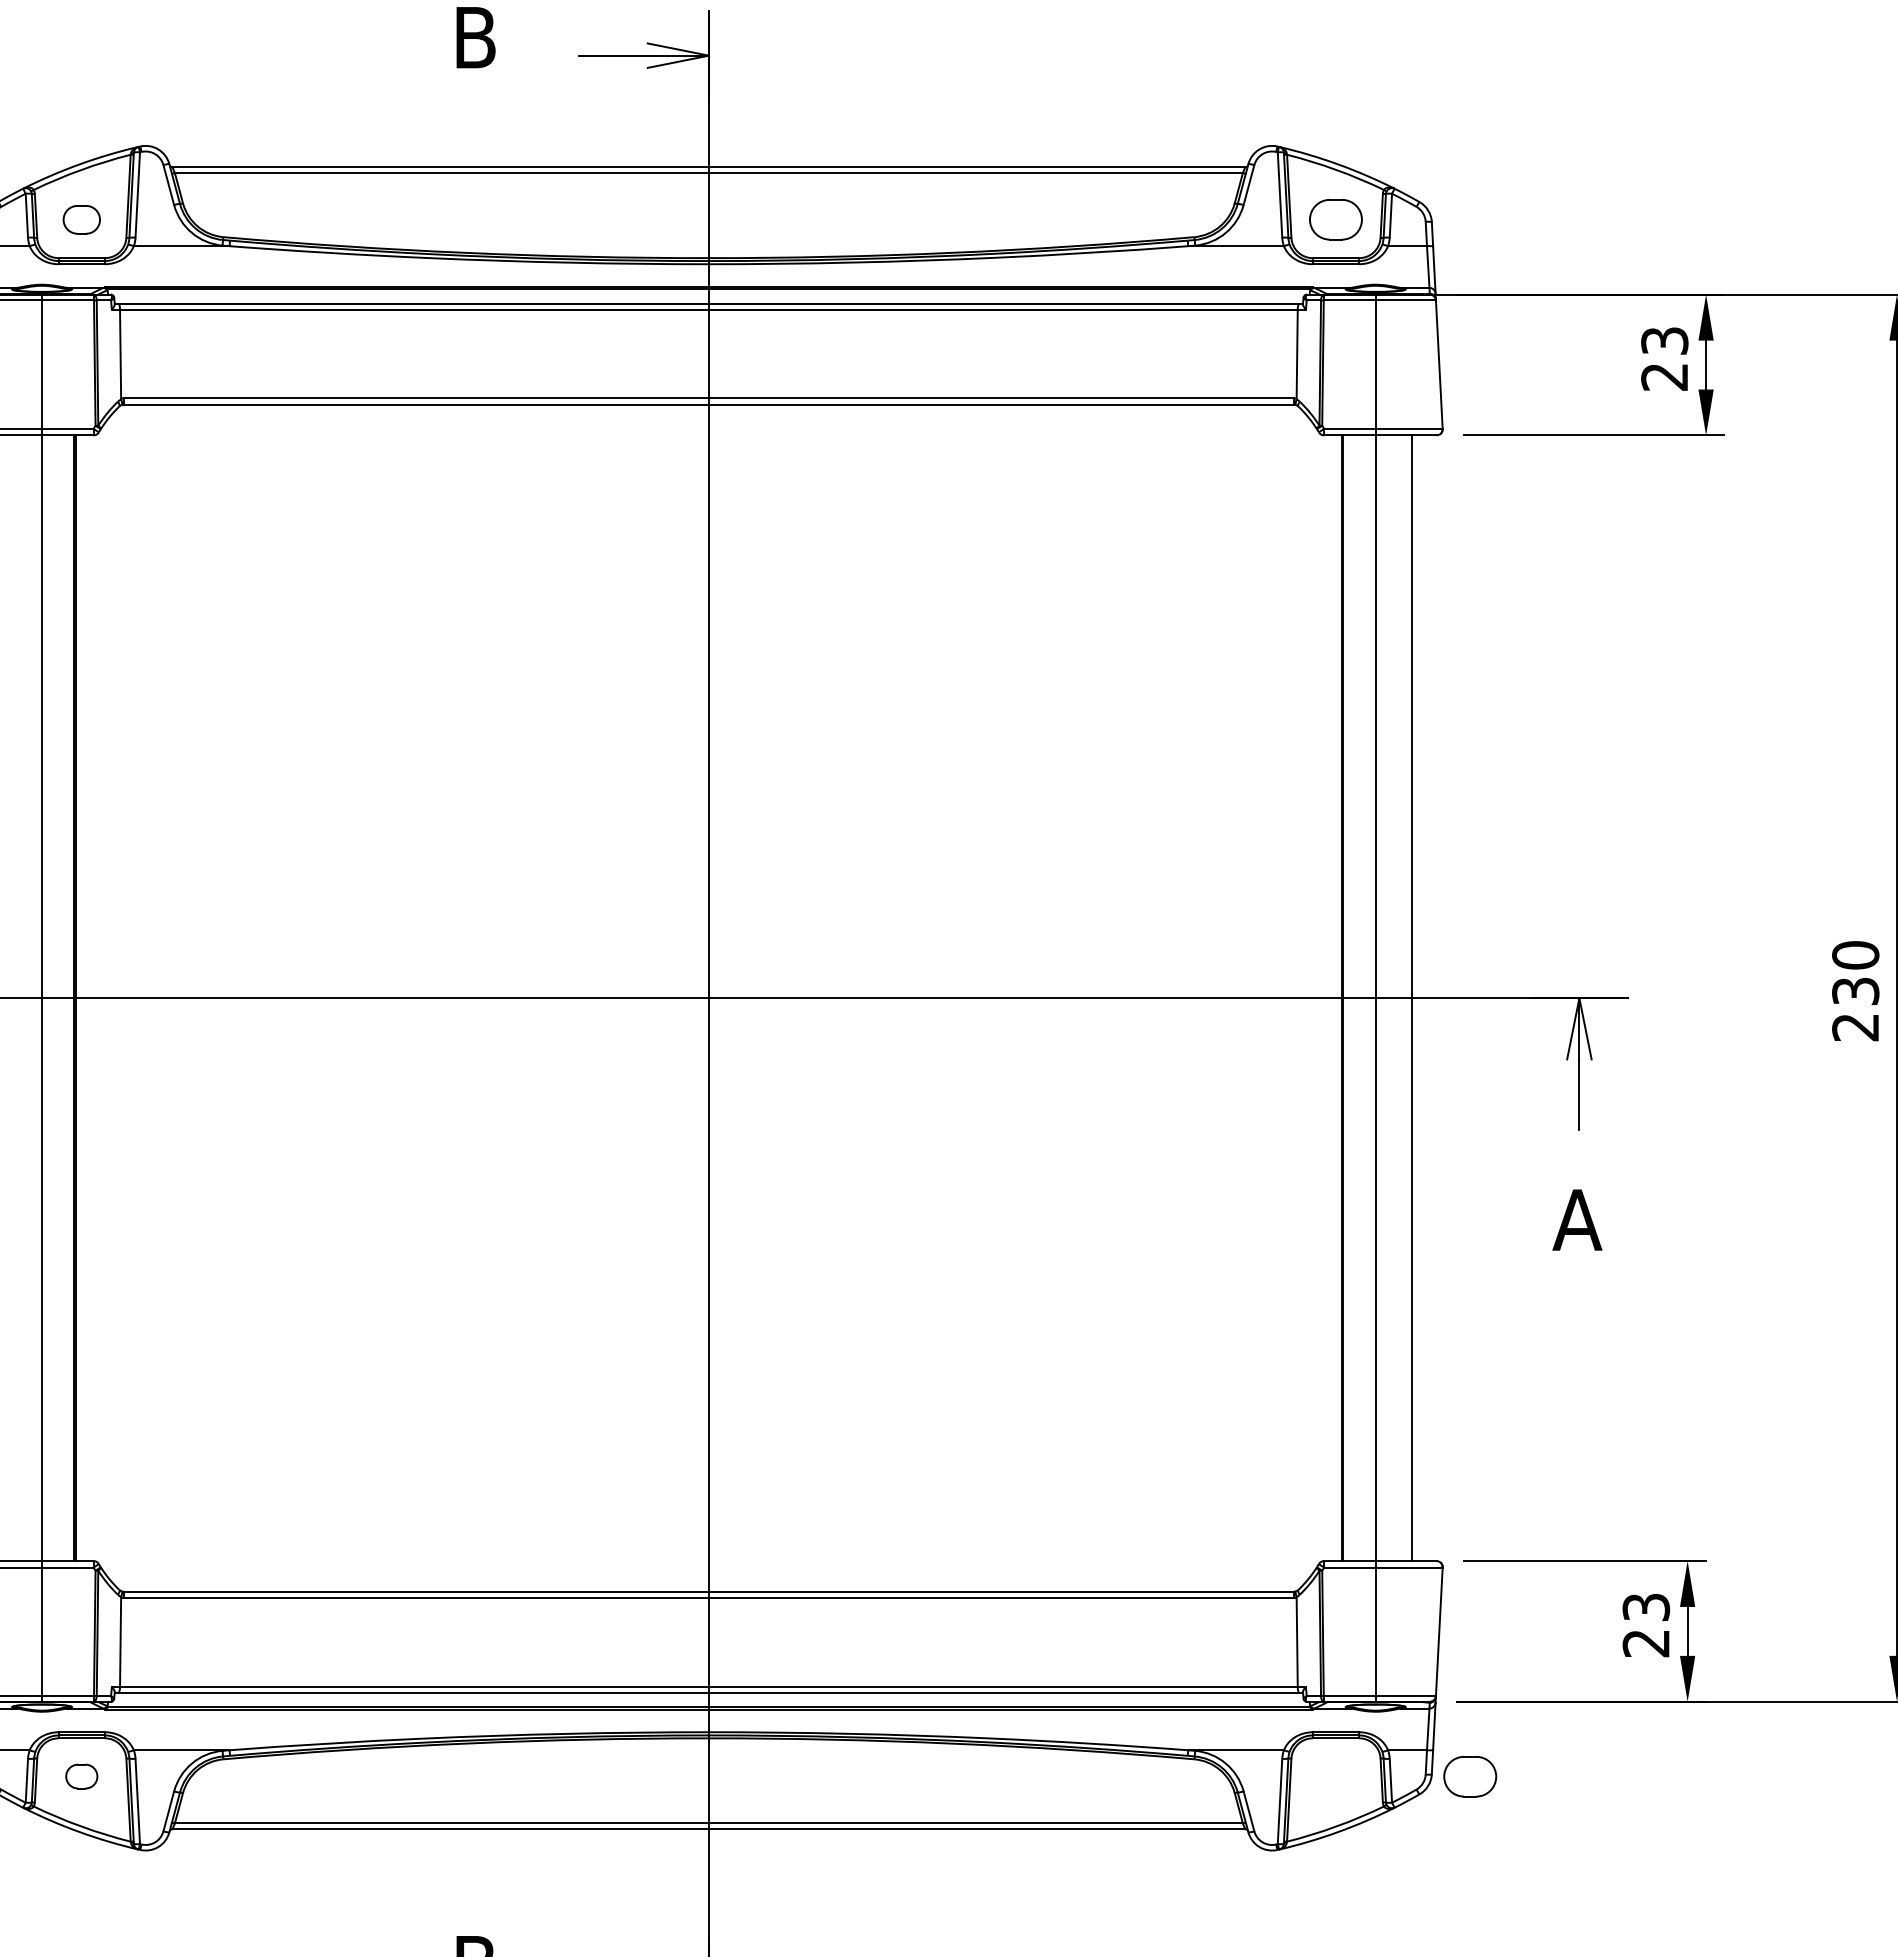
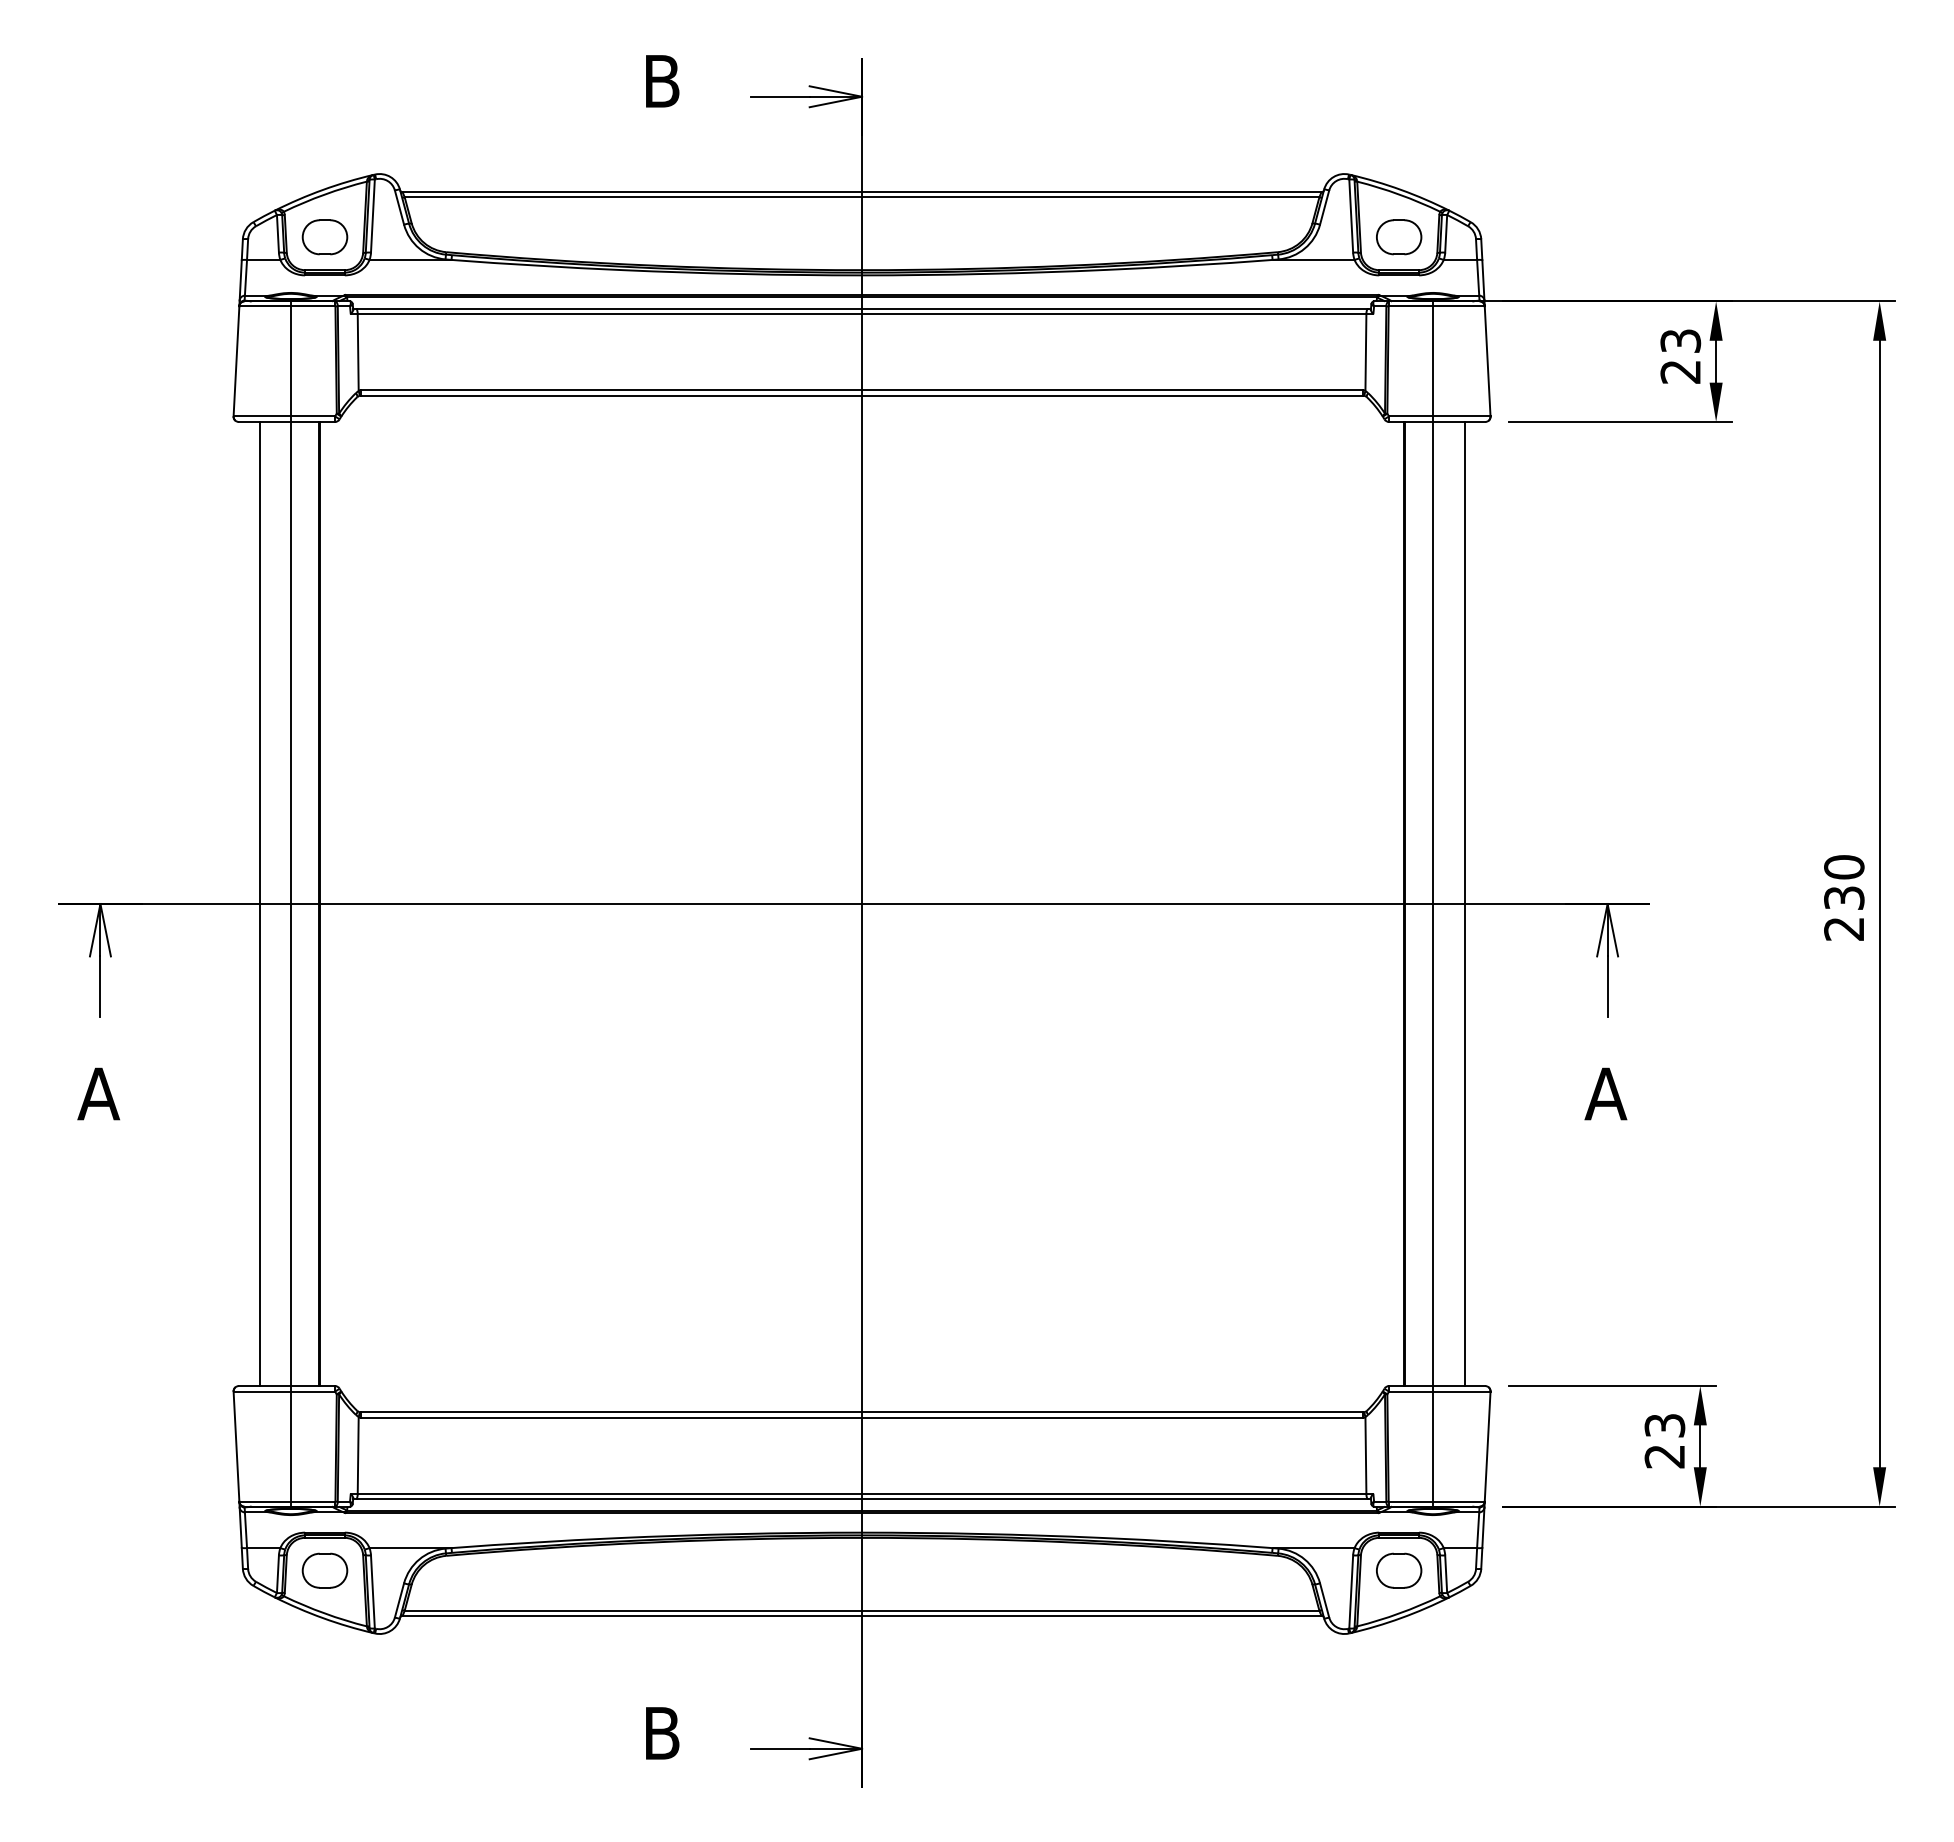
part: (81, 220) -> (324, 237), size x1.43
line: (5, 997) -> (259, 903), added
part: (81, 1776) -> (324, 1570), size x1.67
part: (1470, 1776) -> (1399, 1570), moved

